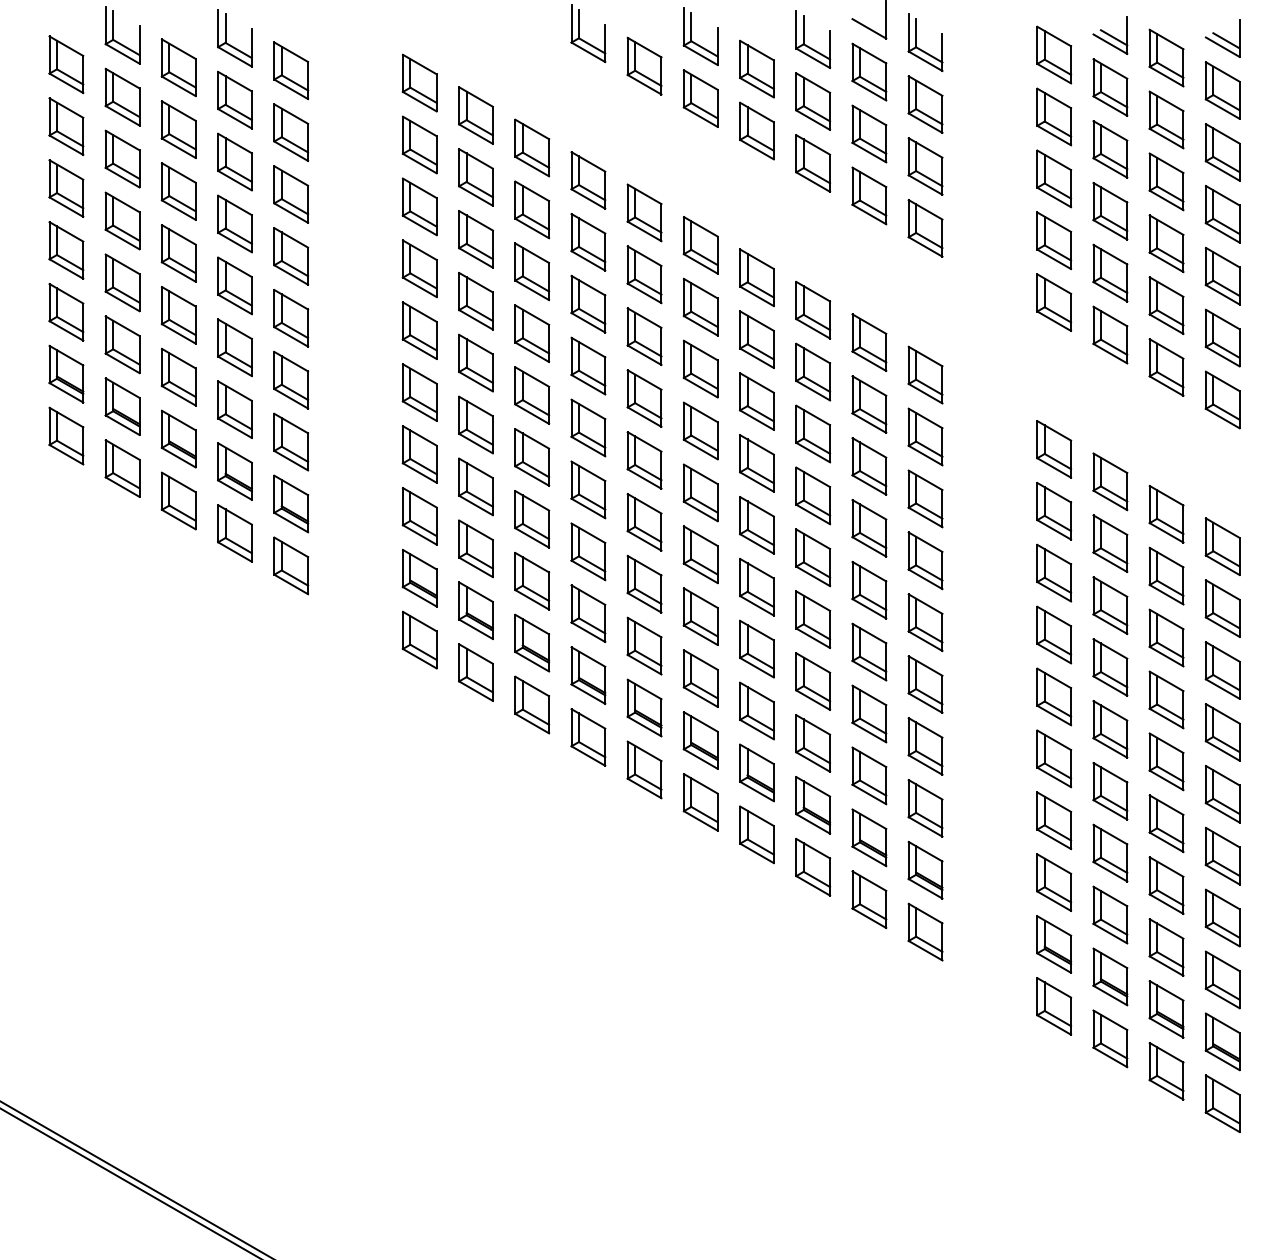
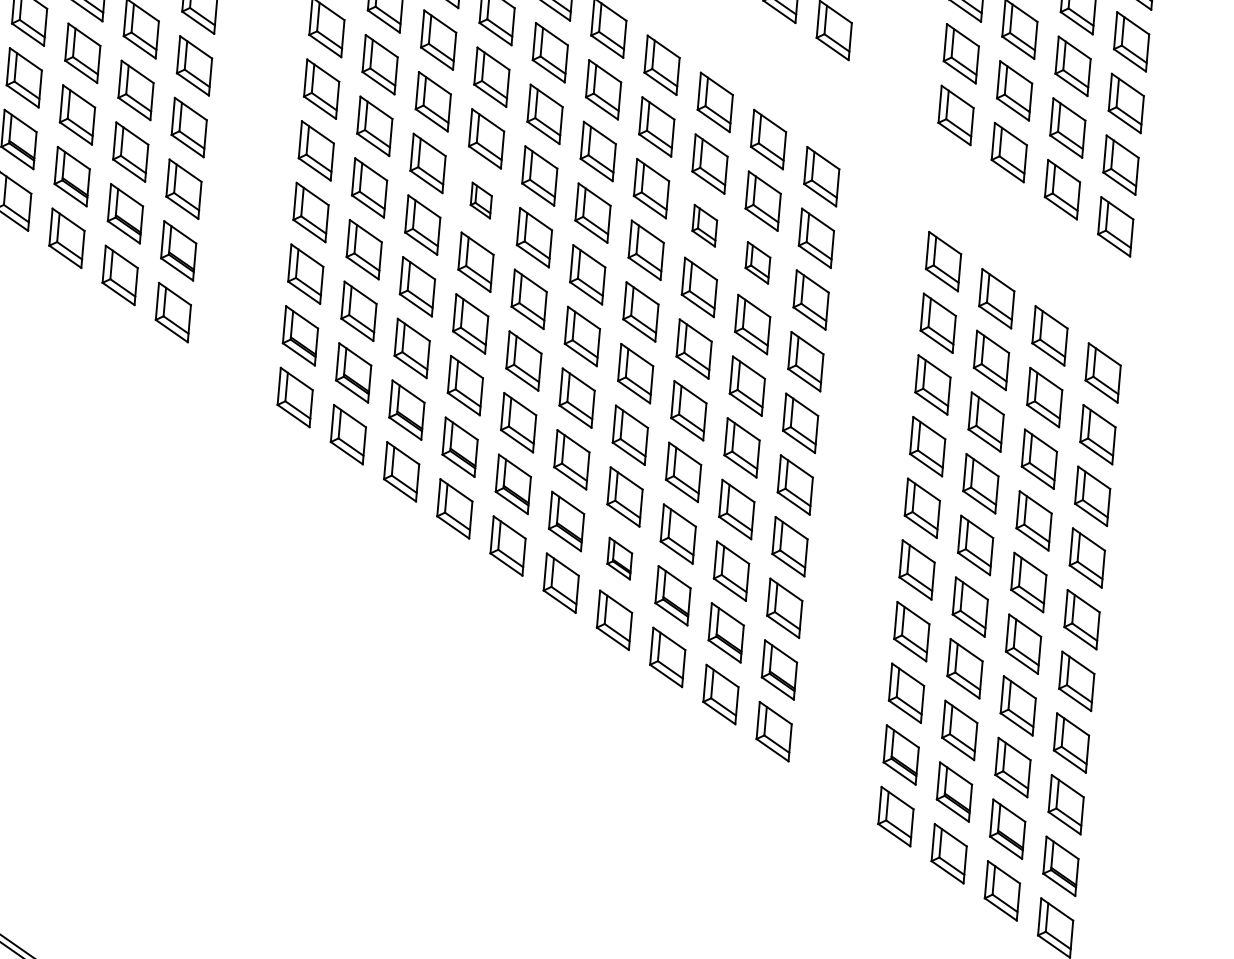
part: (588, 427) -> (481, 200), size x0.6
part: (813, 433) -> (705, 225), size x0.7
part: (869, 466) -> (758, 262), size x0.7
part: (756, 772) -> (619, 558), size x0.7

